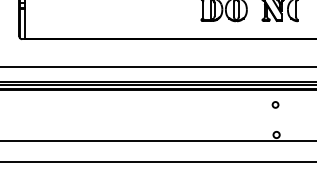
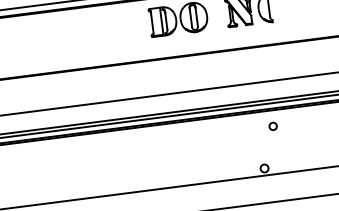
circle: (275, 104) -> (273, 125), moved

